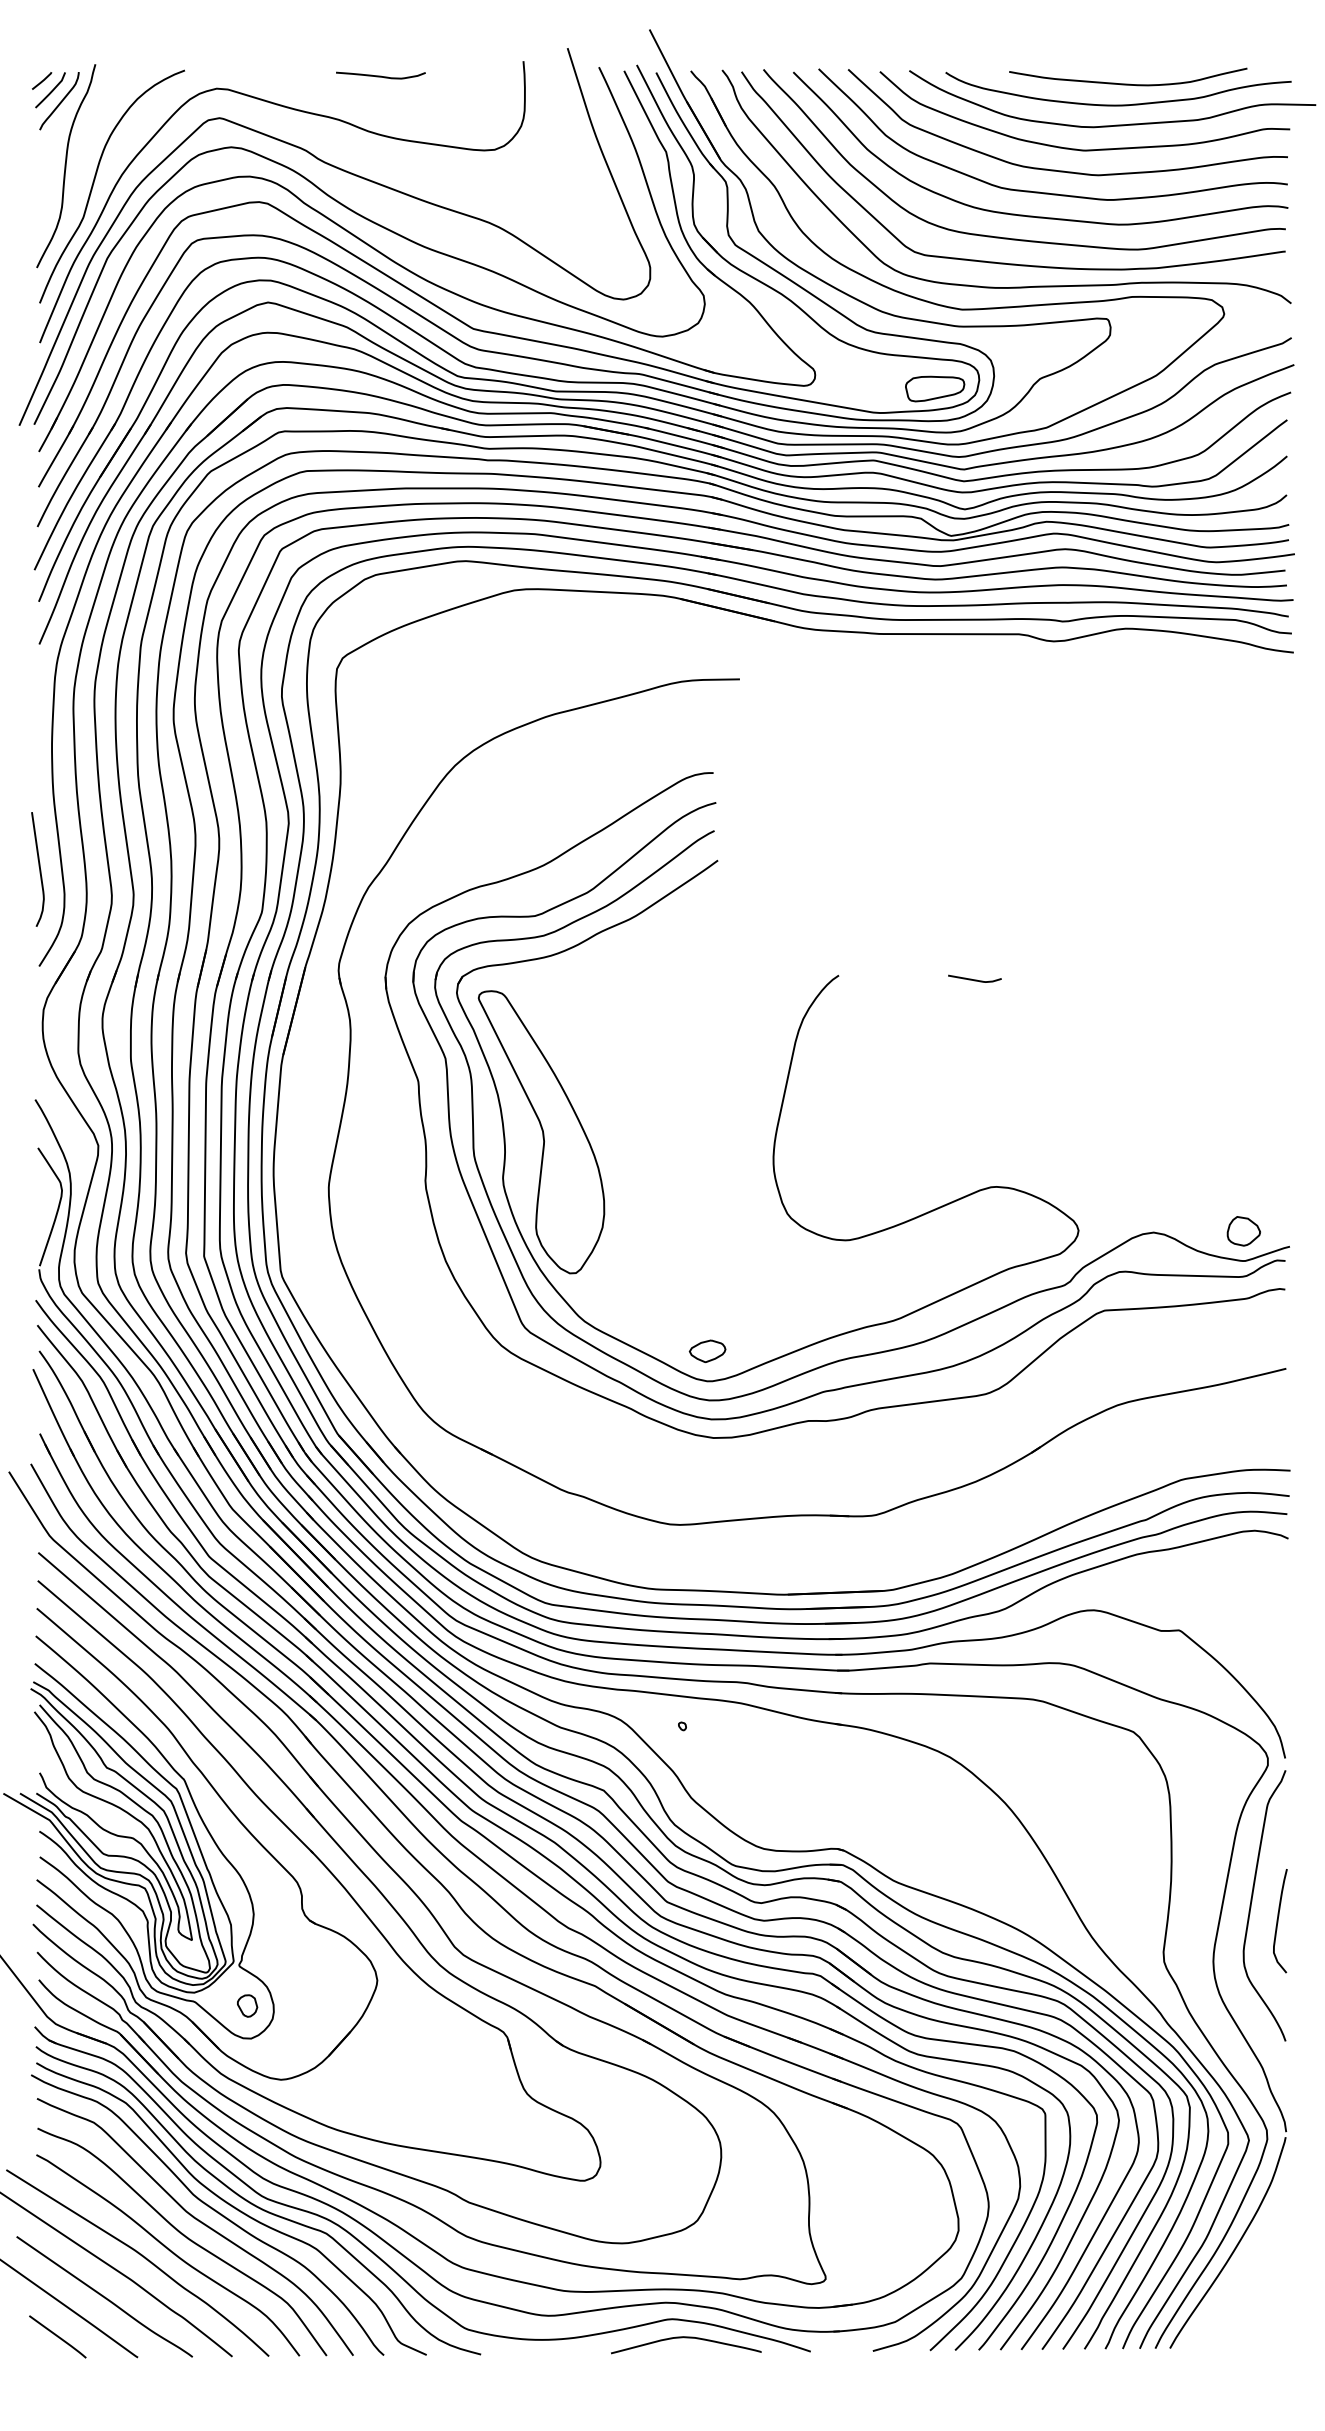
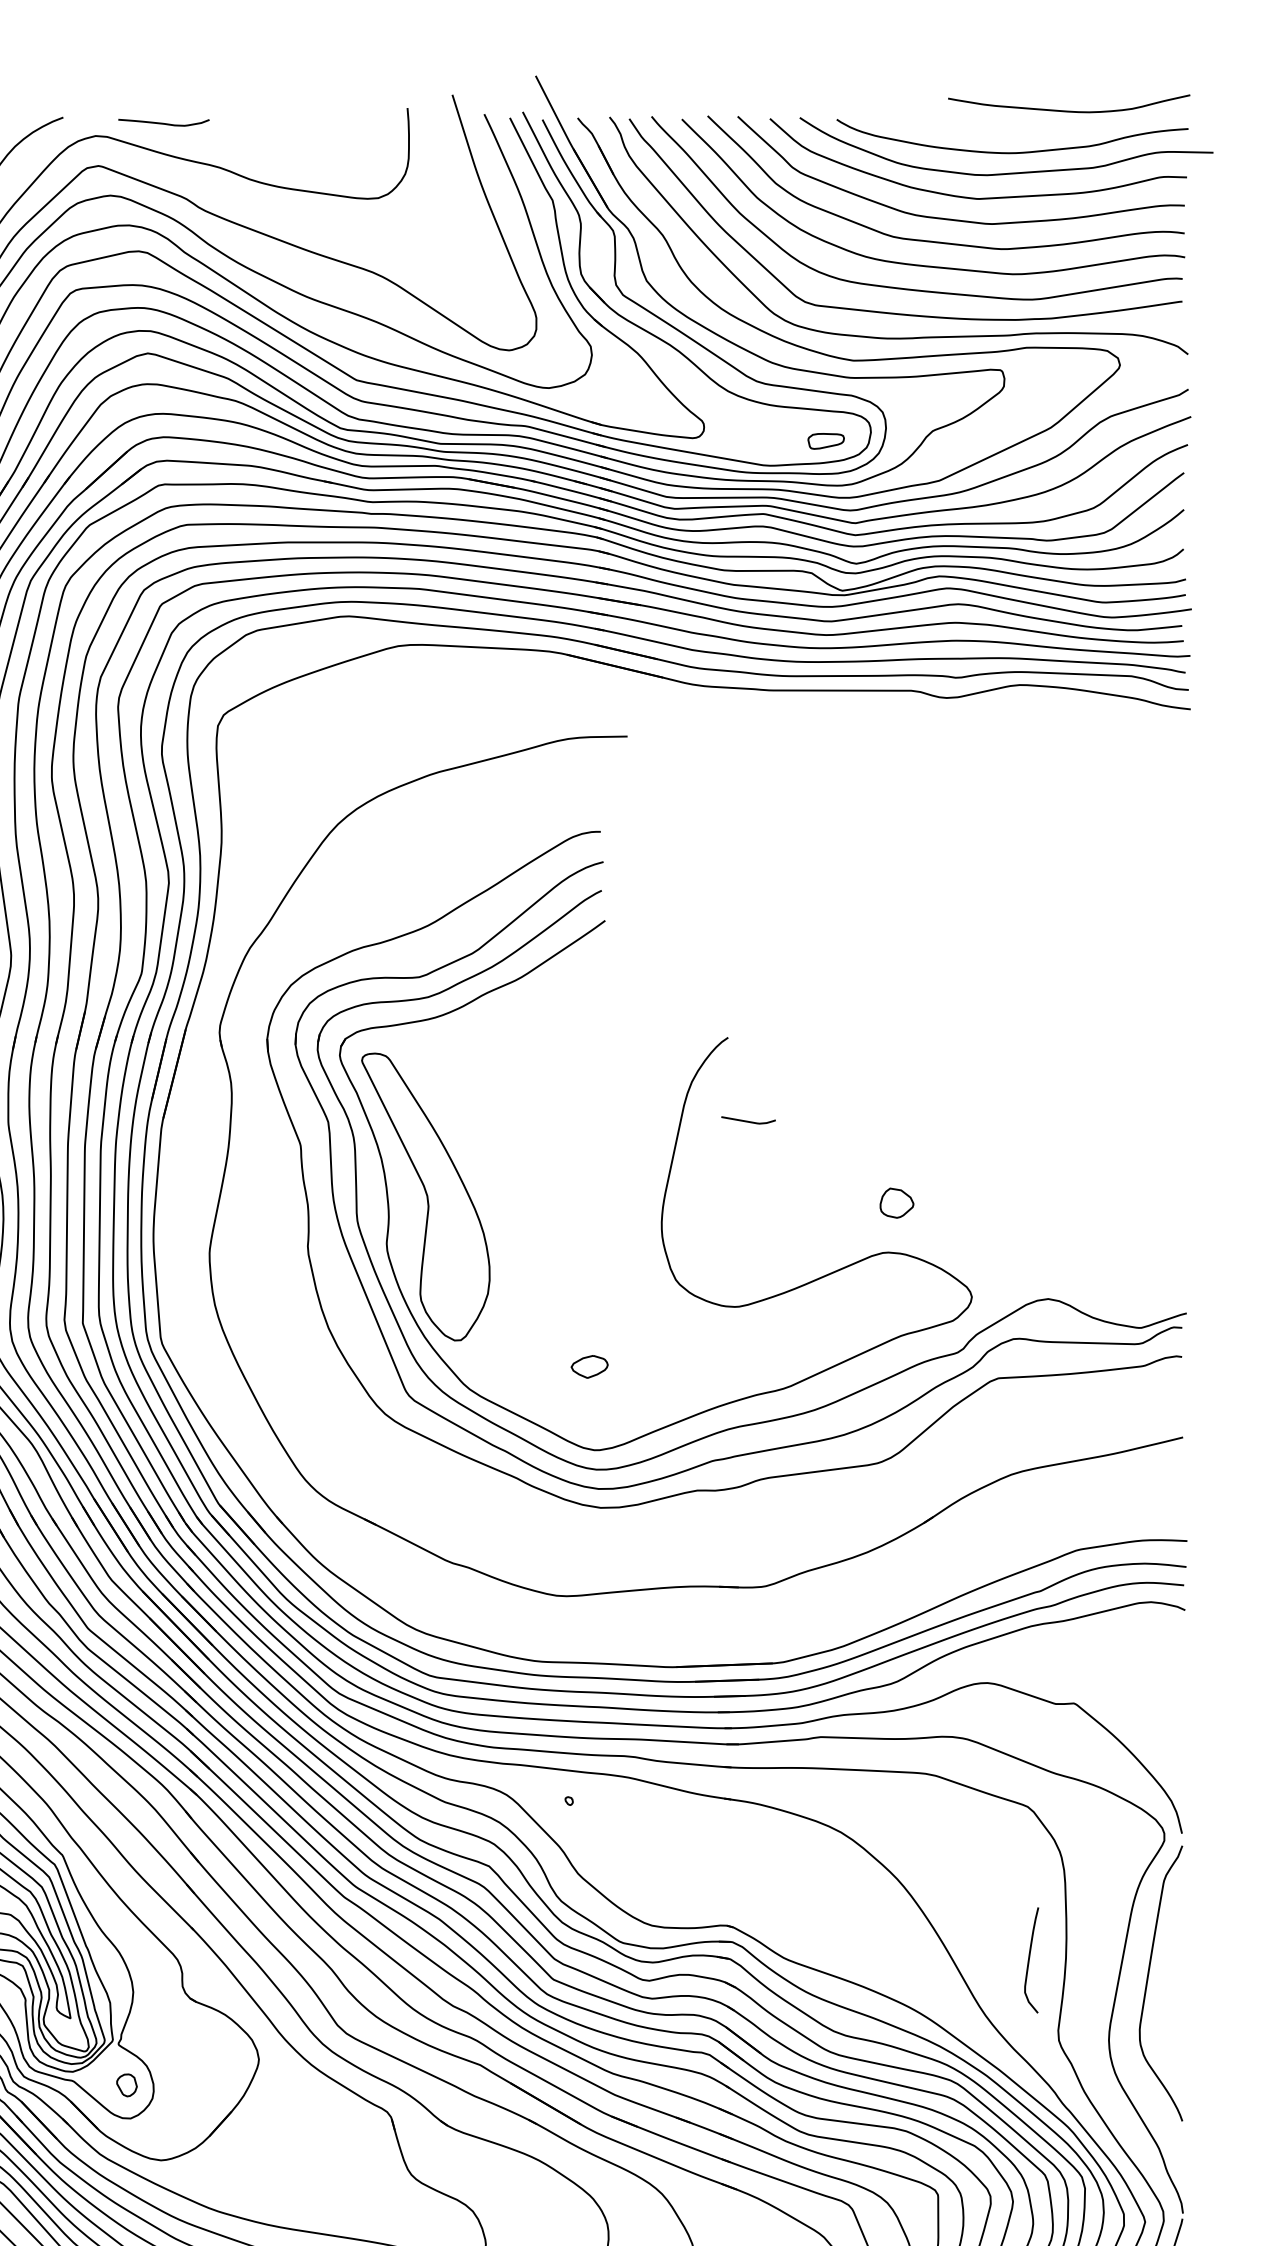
curve: (380, 75) -> (163, 122), moved
curve: (1128, 83) -> (1069, 110), moved
part: (935, 388) -> (826, 440), size x0.6
curve: (974, 979) -> (748, 1121), moved
part: (1243, 1231) -> (896, 1203), moved
part: (707, 1351) -> (589, 1367), moved
curve: (1278, 1921) -> (1029, 1960), moved

